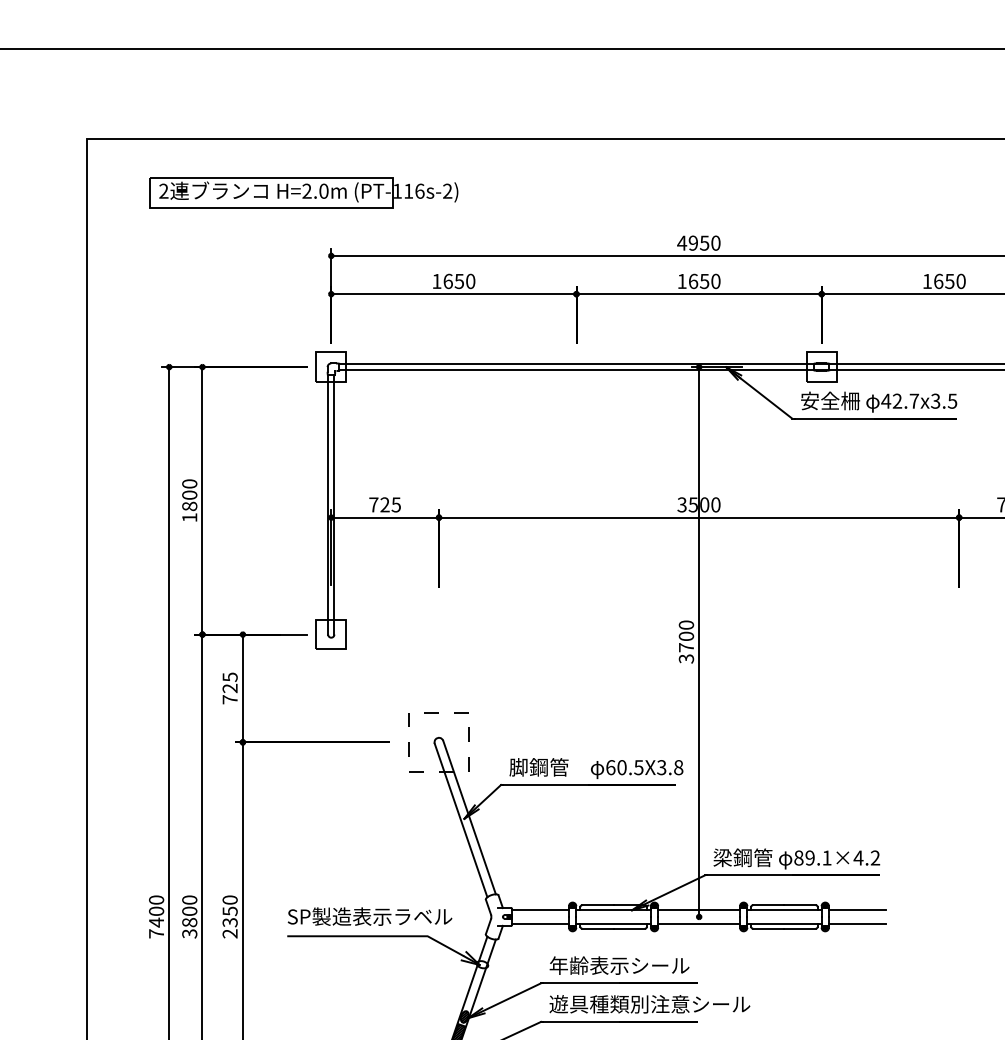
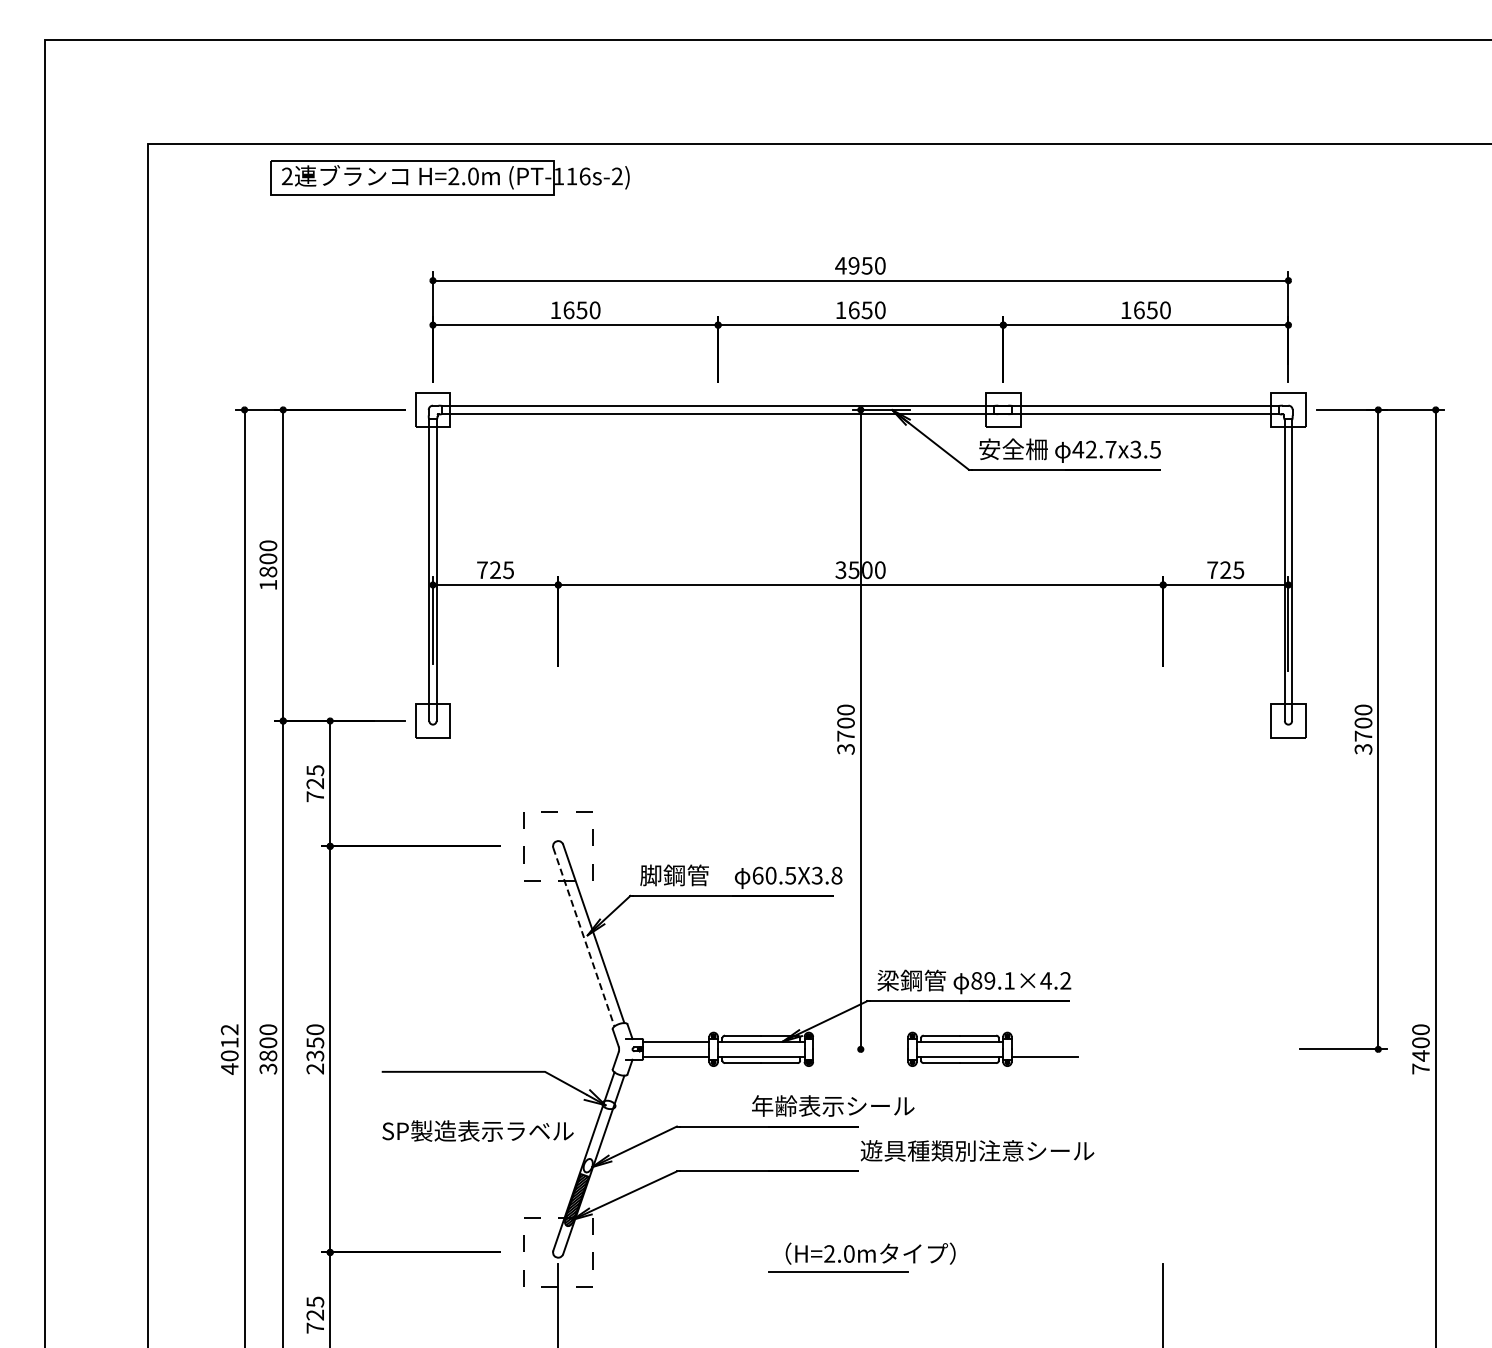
part: (303, 192) -> (449, 177), moved
line: (461, 820) -> (584, 937), solid -> dashed
line: (698, 910) -> (860, 1041), removed
line: (857, 910) -> (1044, 1041), removed
text: (369, 916) -> (477, 1130), moved
text: (156, 917) -> (229, 1049), 7400 -> 4012
line: (698, 923) -> (860, 1057), removed
text: (619, 965) -> (833, 1105), moved
text: (649, 1003) -> (977, 1150), moved
hatch: (464, 1016) -> (587, 1165), removed

